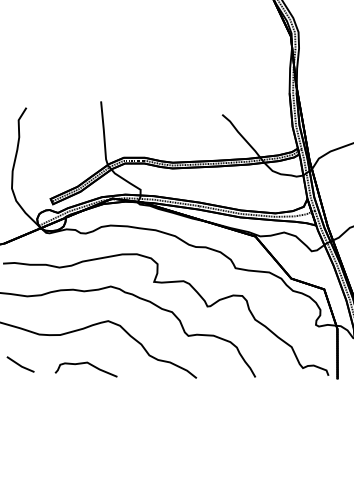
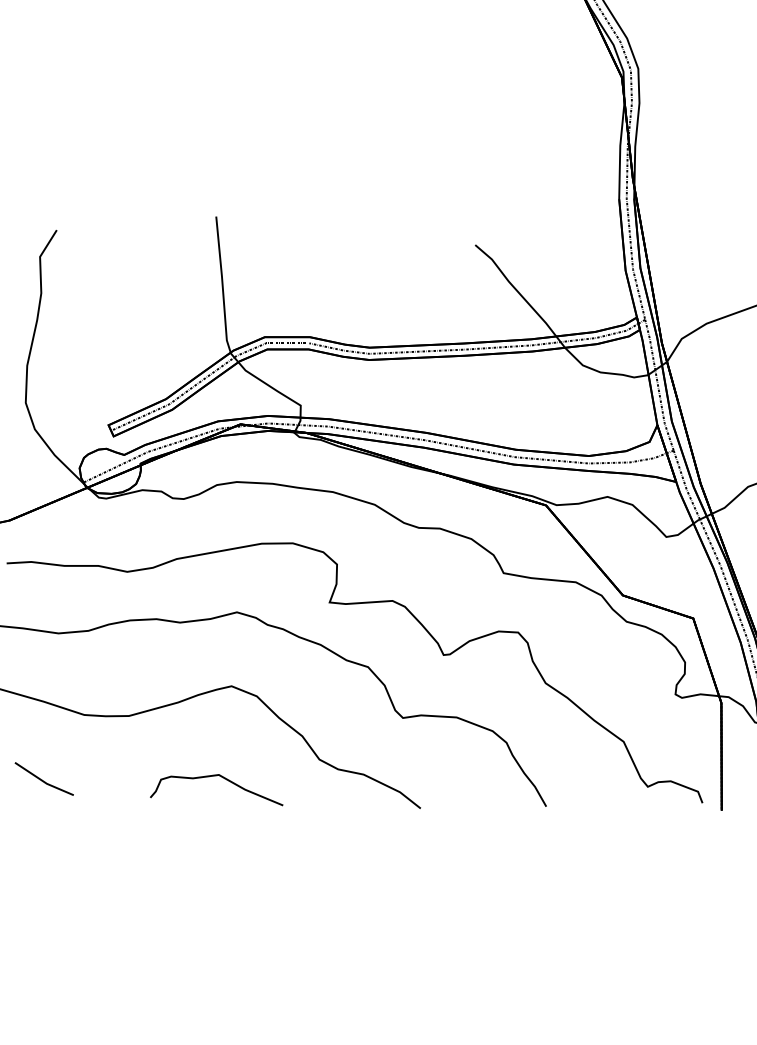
curve: (82, 364) -> (208, 779), moved

